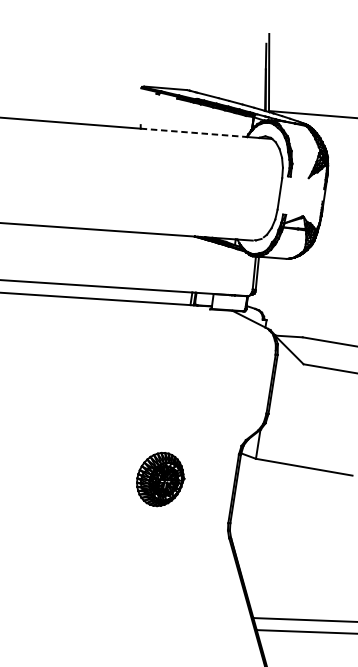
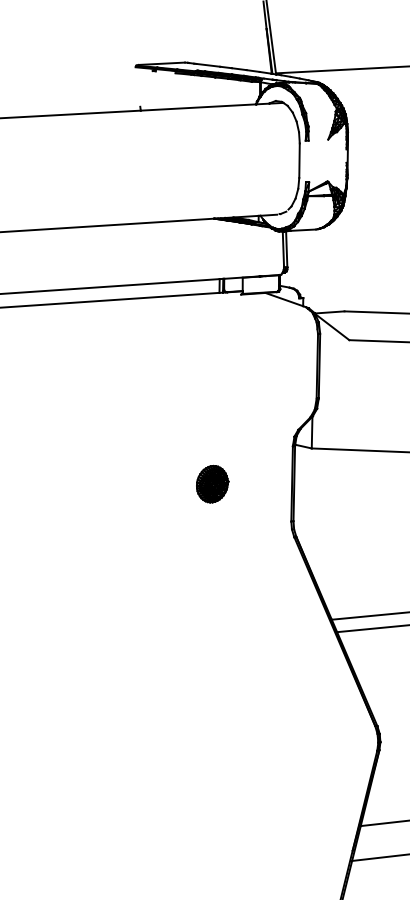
line: (193, 132) -> (198, 107), dashed -> solid
part: (160, 478) -> (212, 483), size x0.62

